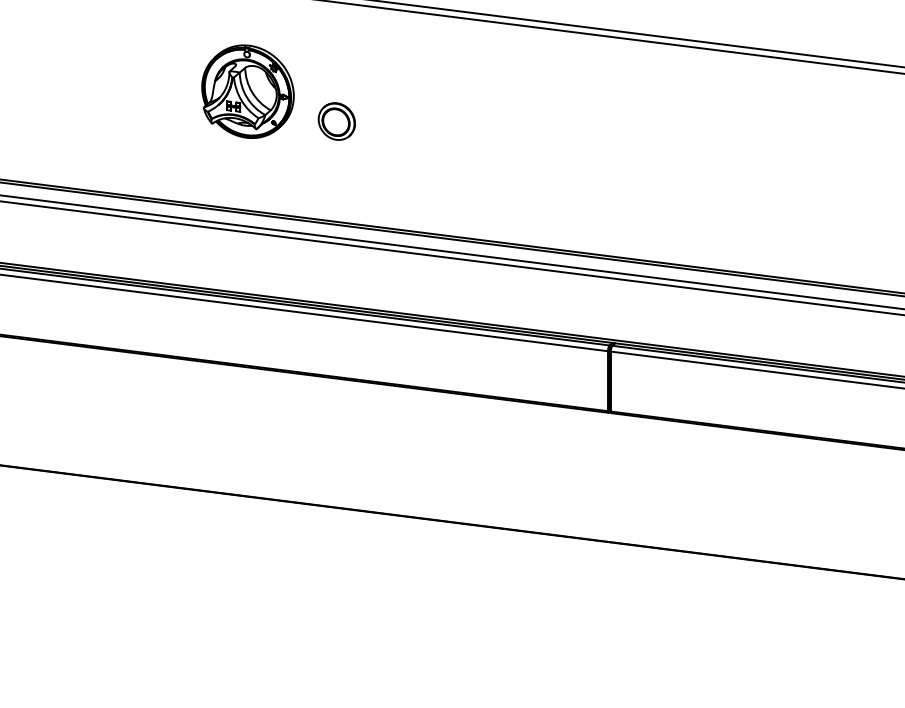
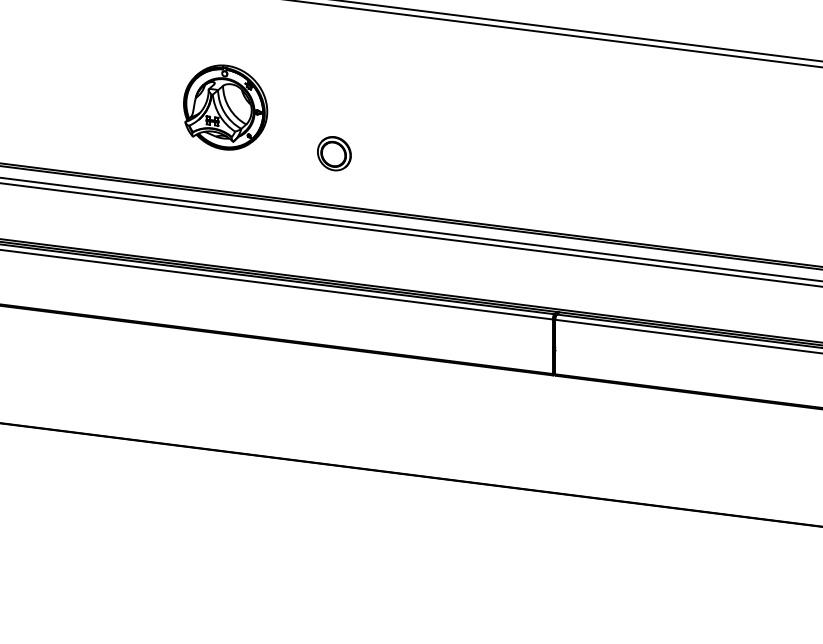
part: (247, 91) -> (225, 107), moved
part: (336, 121) -> (334, 153), moved

